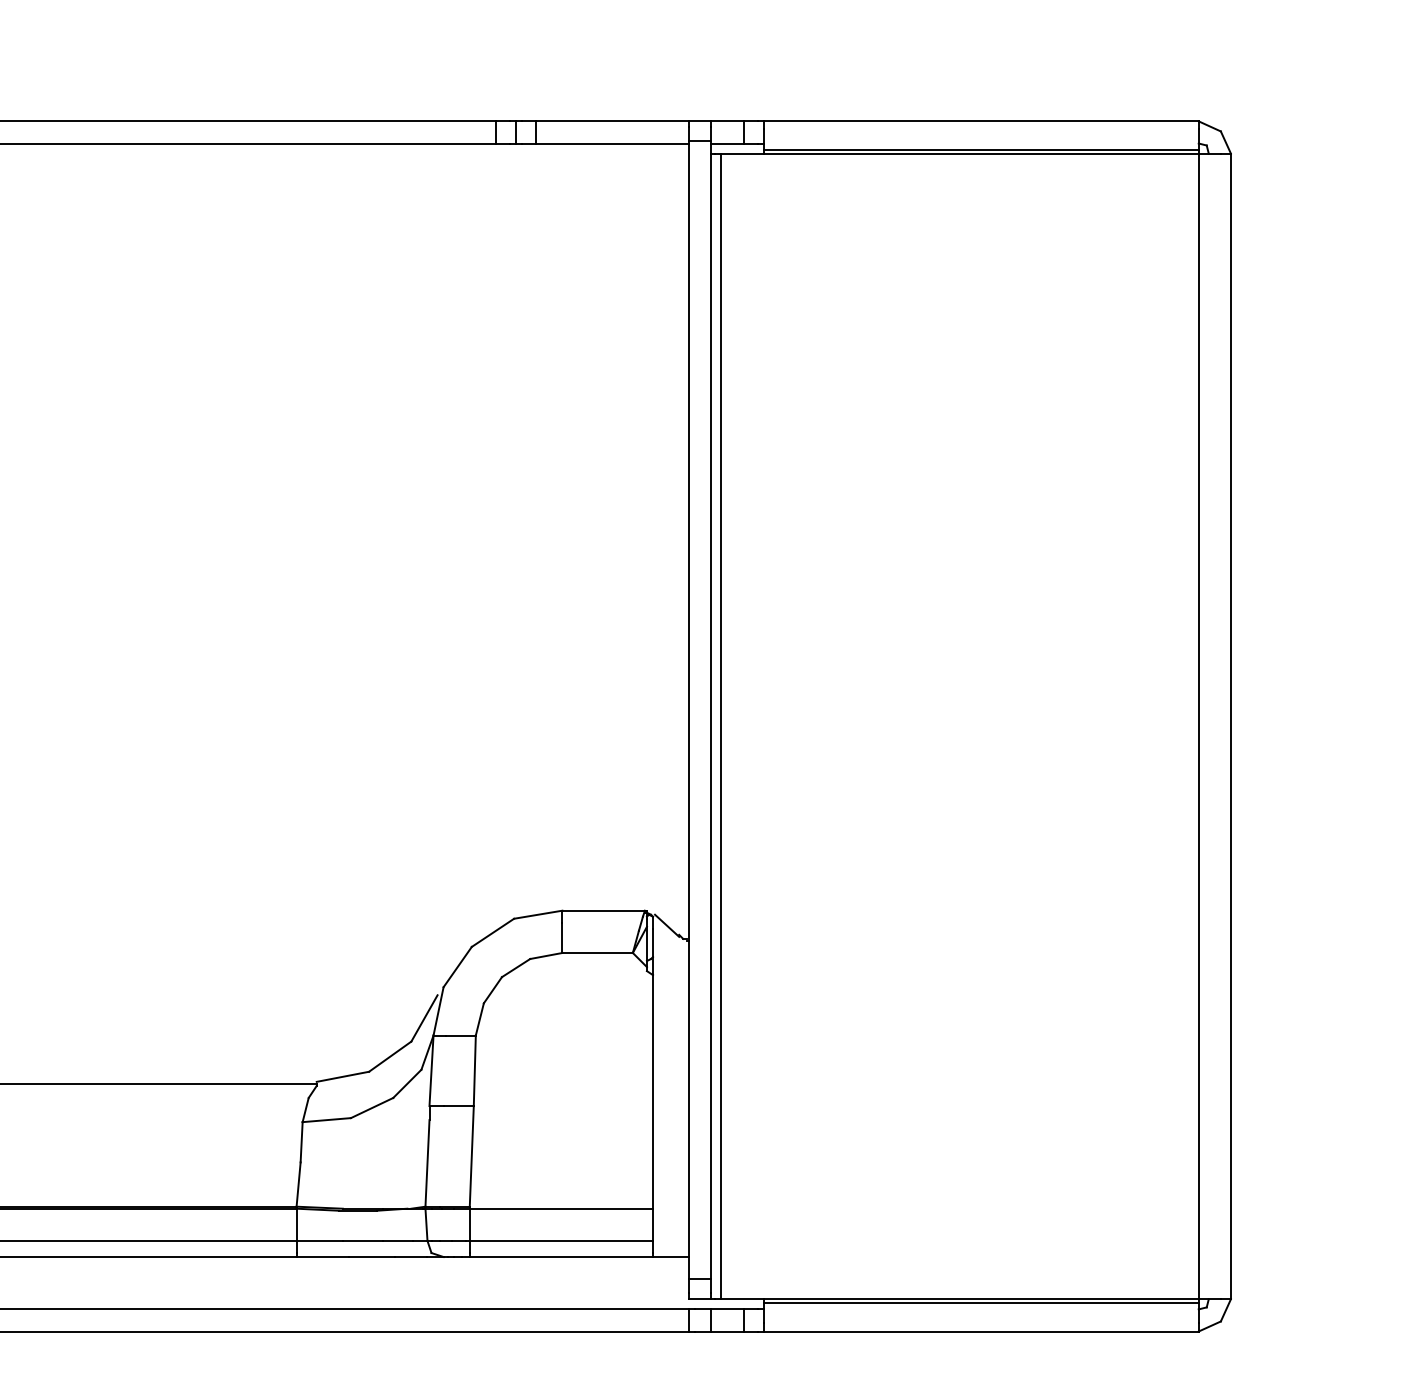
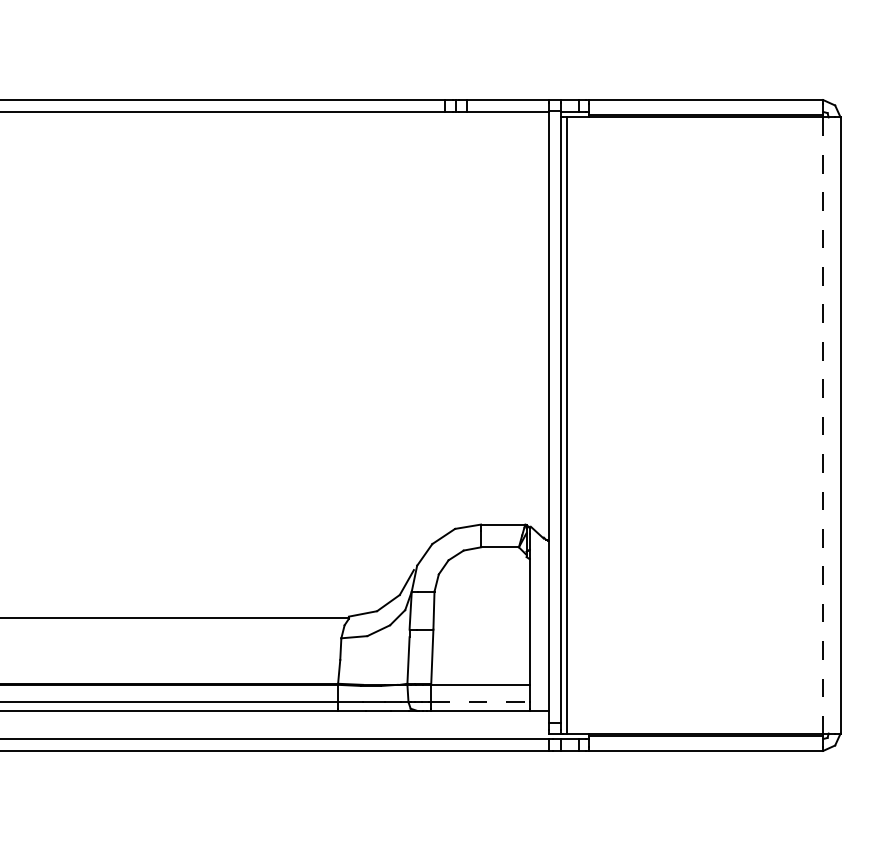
line: (1199, 728) -> (823, 426), solid -> dashed
line: (563, 1241) -> (481, 702), solid -> dashed

